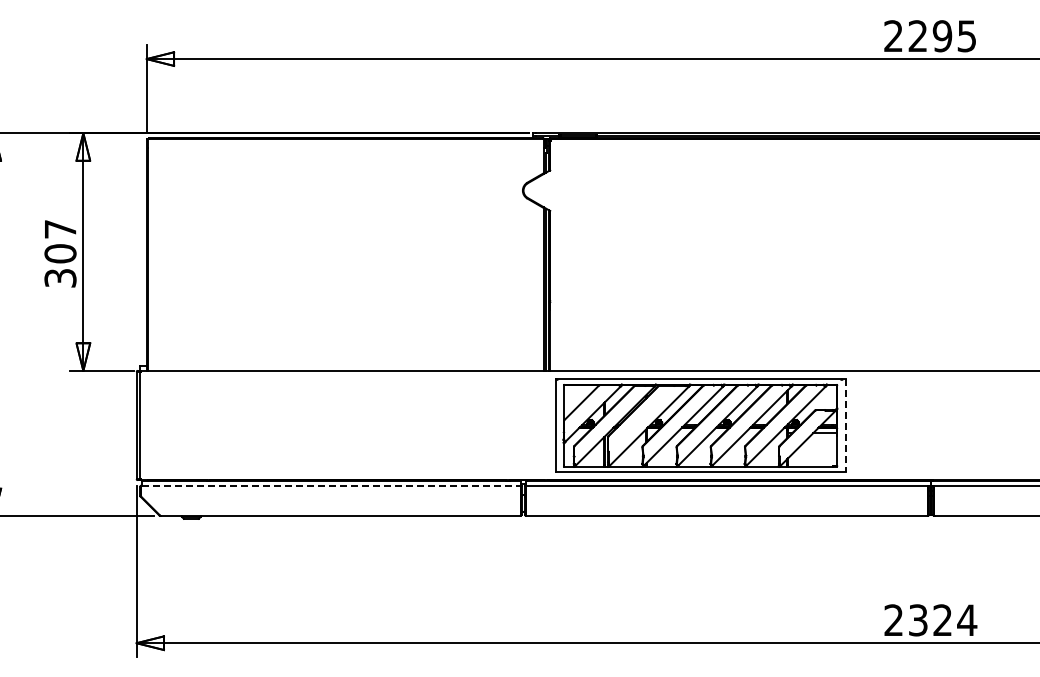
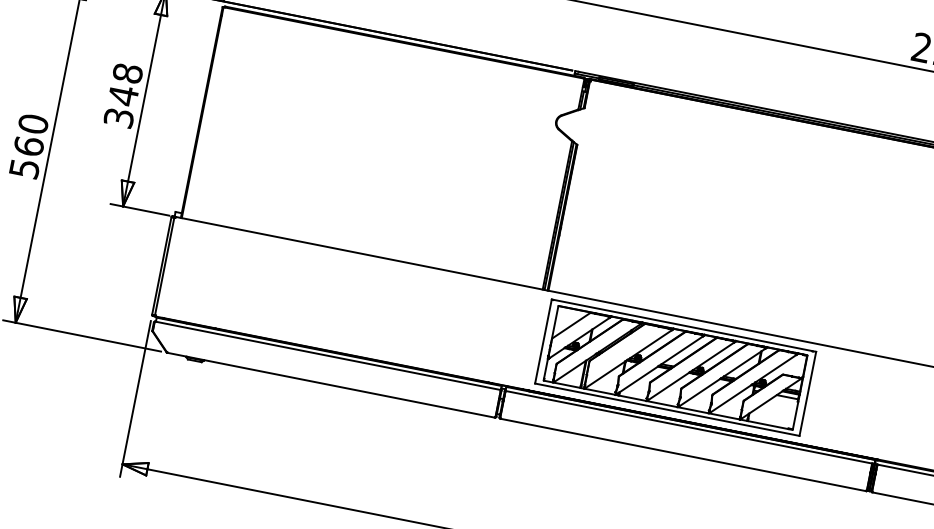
text: (60, 241) -> (125, 84), 307 -> 348
line: (845, 426) -> (807, 394), dashed -> solid
line: (331, 485) -> (328, 355), dashed -> solid

